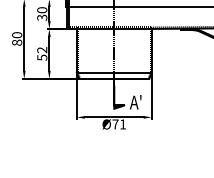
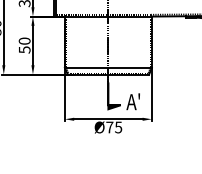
text: (42, 50) -> (24, 41), 52 -> 50
text: (123, 124) -> (119, 127), 71 -> 75

